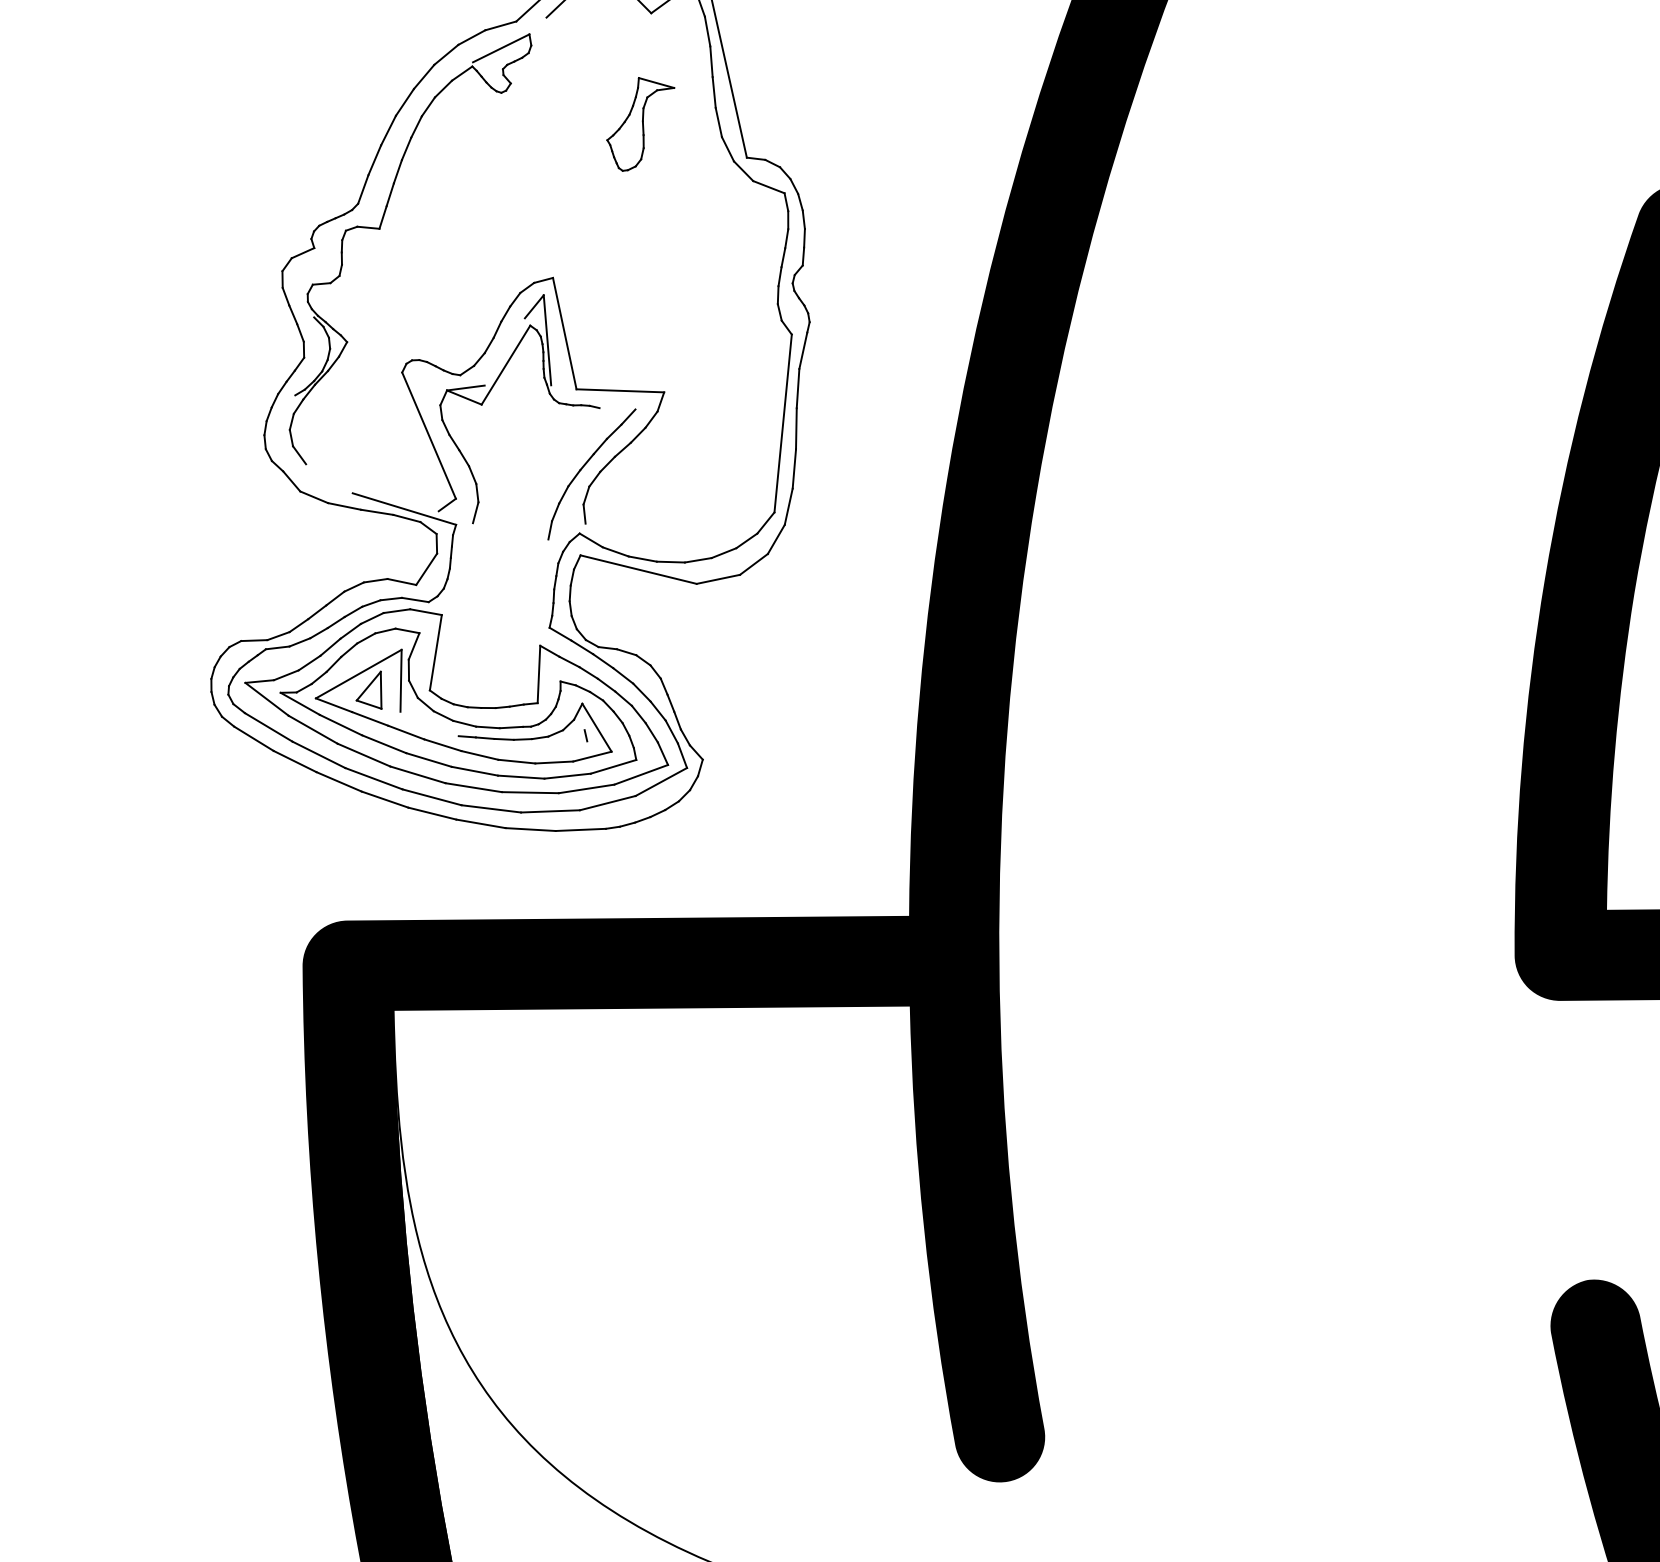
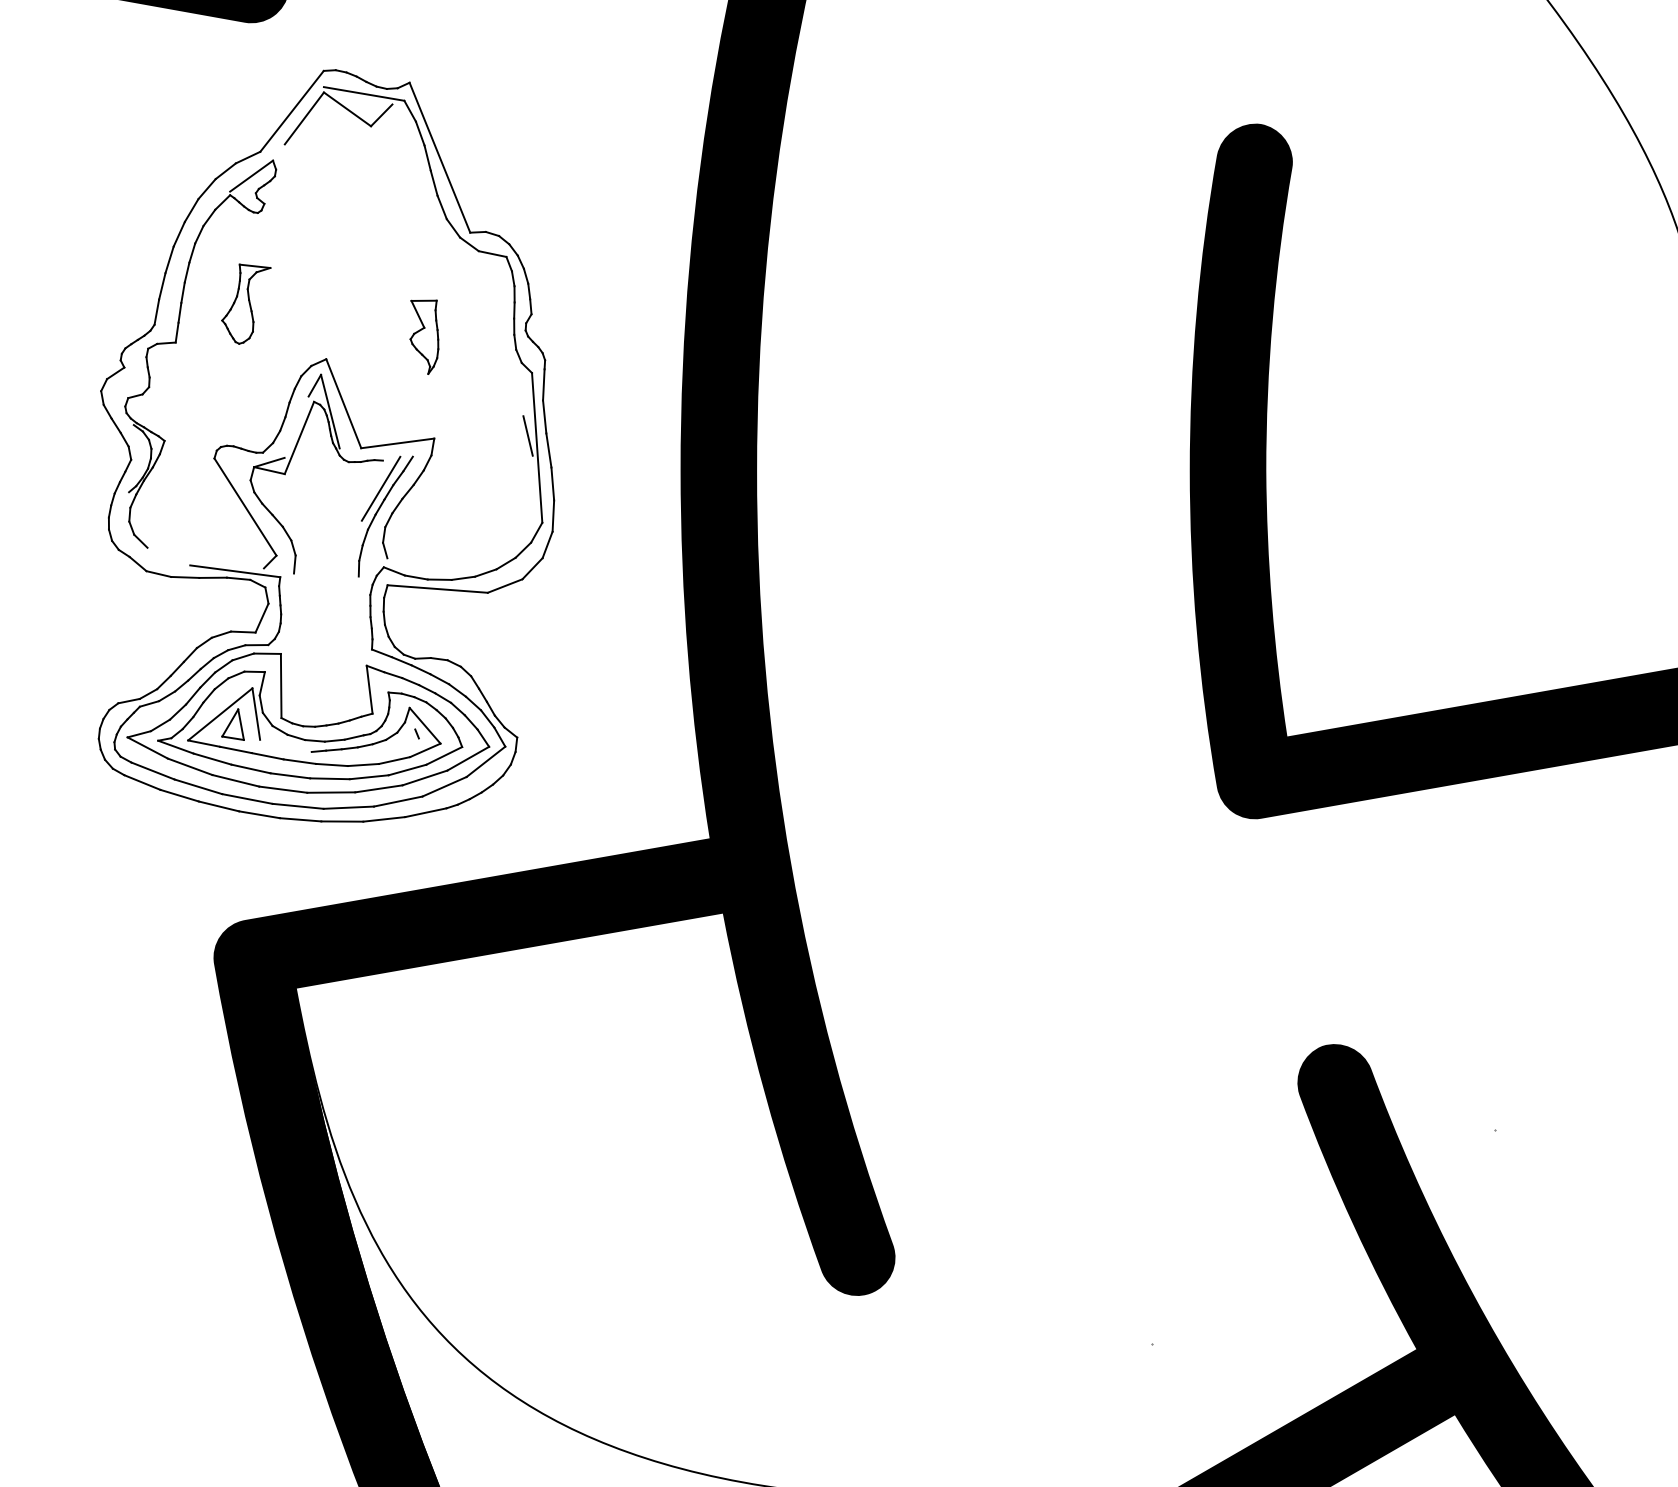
part: (639, 124) -> (246, 303), moved
part: (672, 270) -> (424, 336), added
line: (774, 407) -> (527, 435), added
line: (591, 440) -> (380, 488), added

